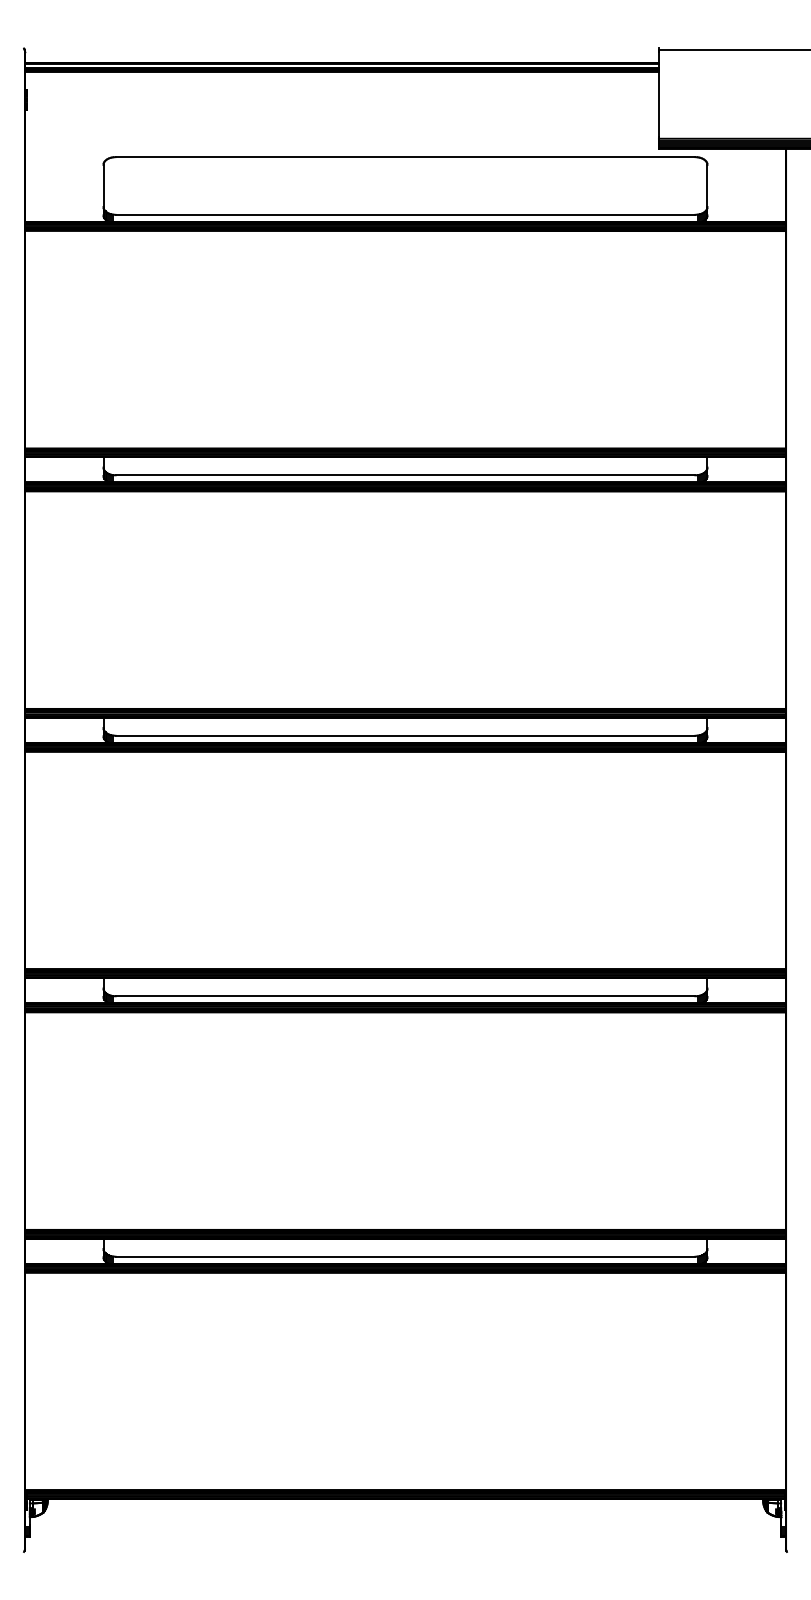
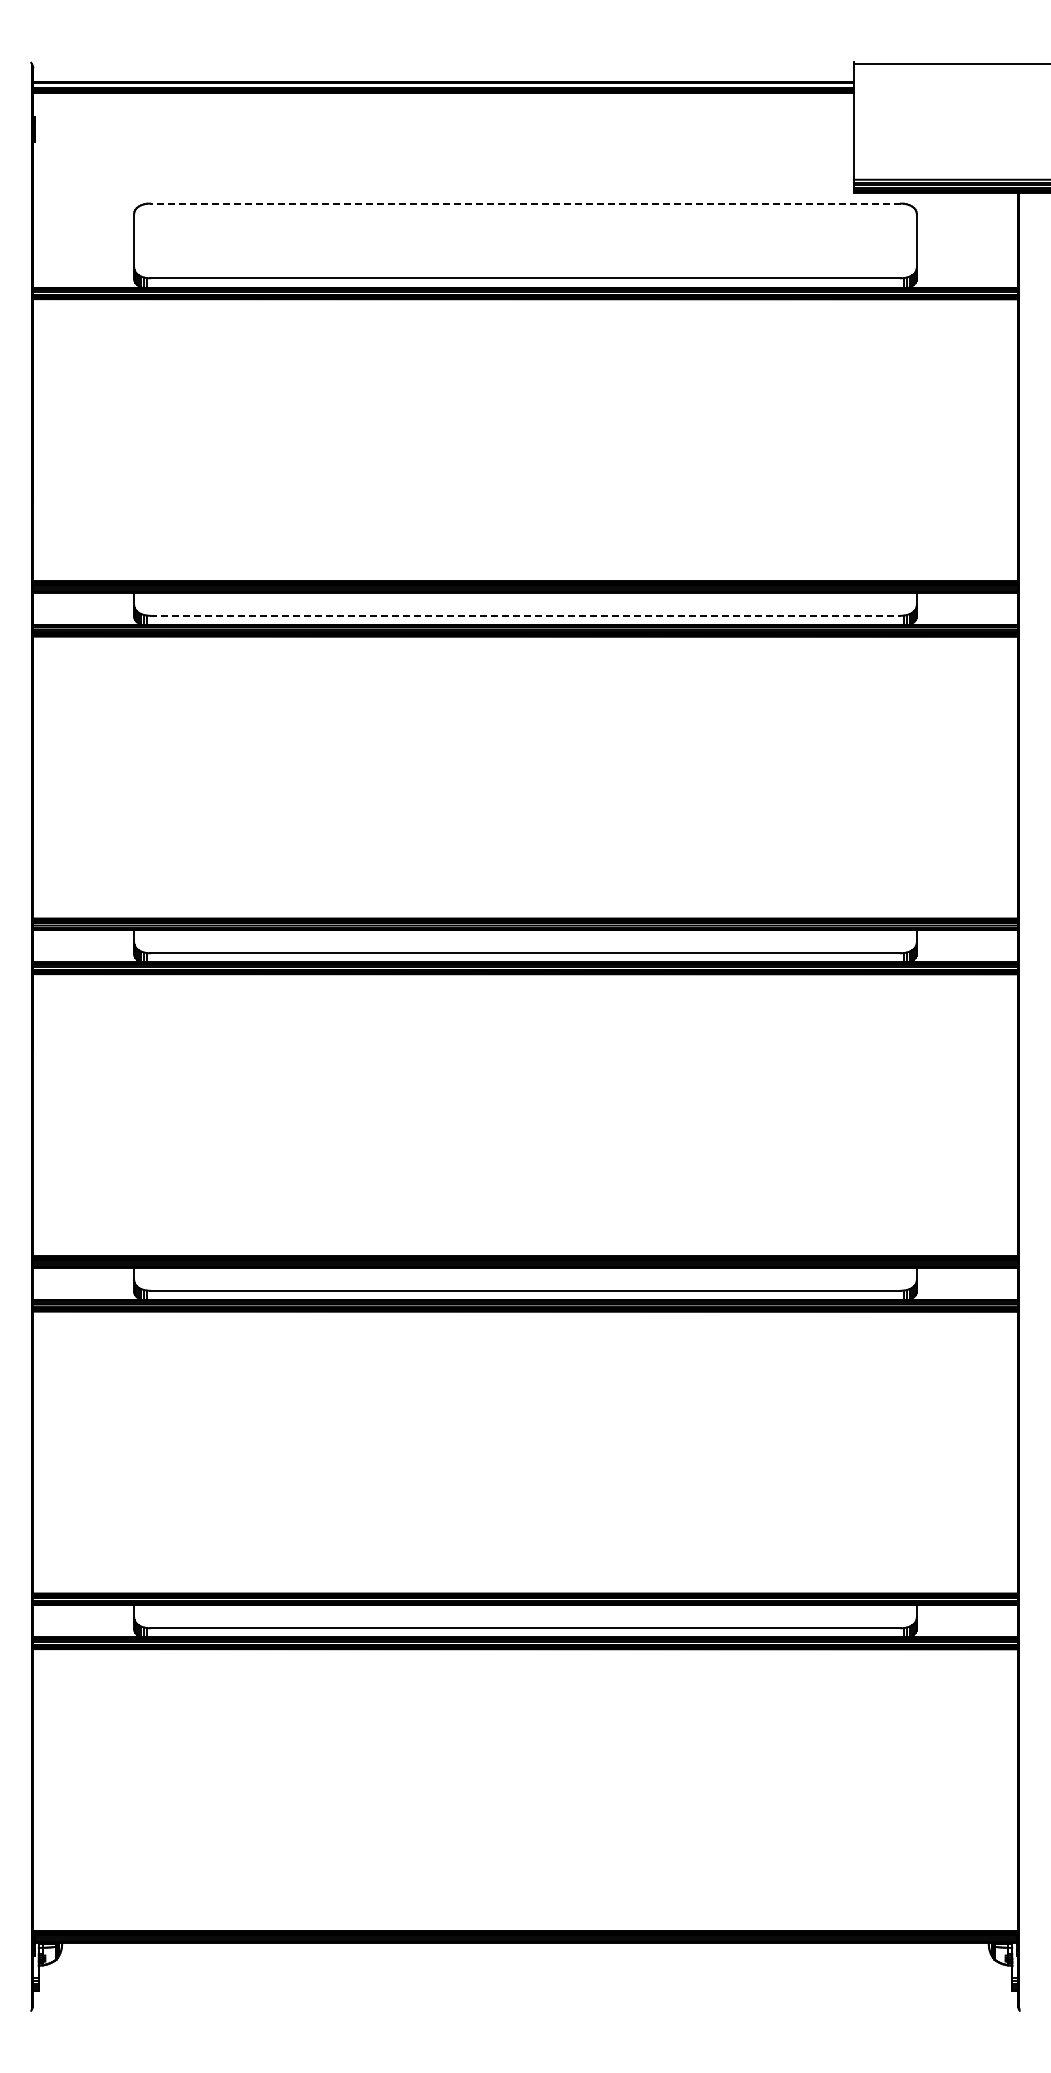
line: (405, 157) -> (525, 203), solid -> dashed
line: (405, 475) -> (525, 615), solid -> dashed

